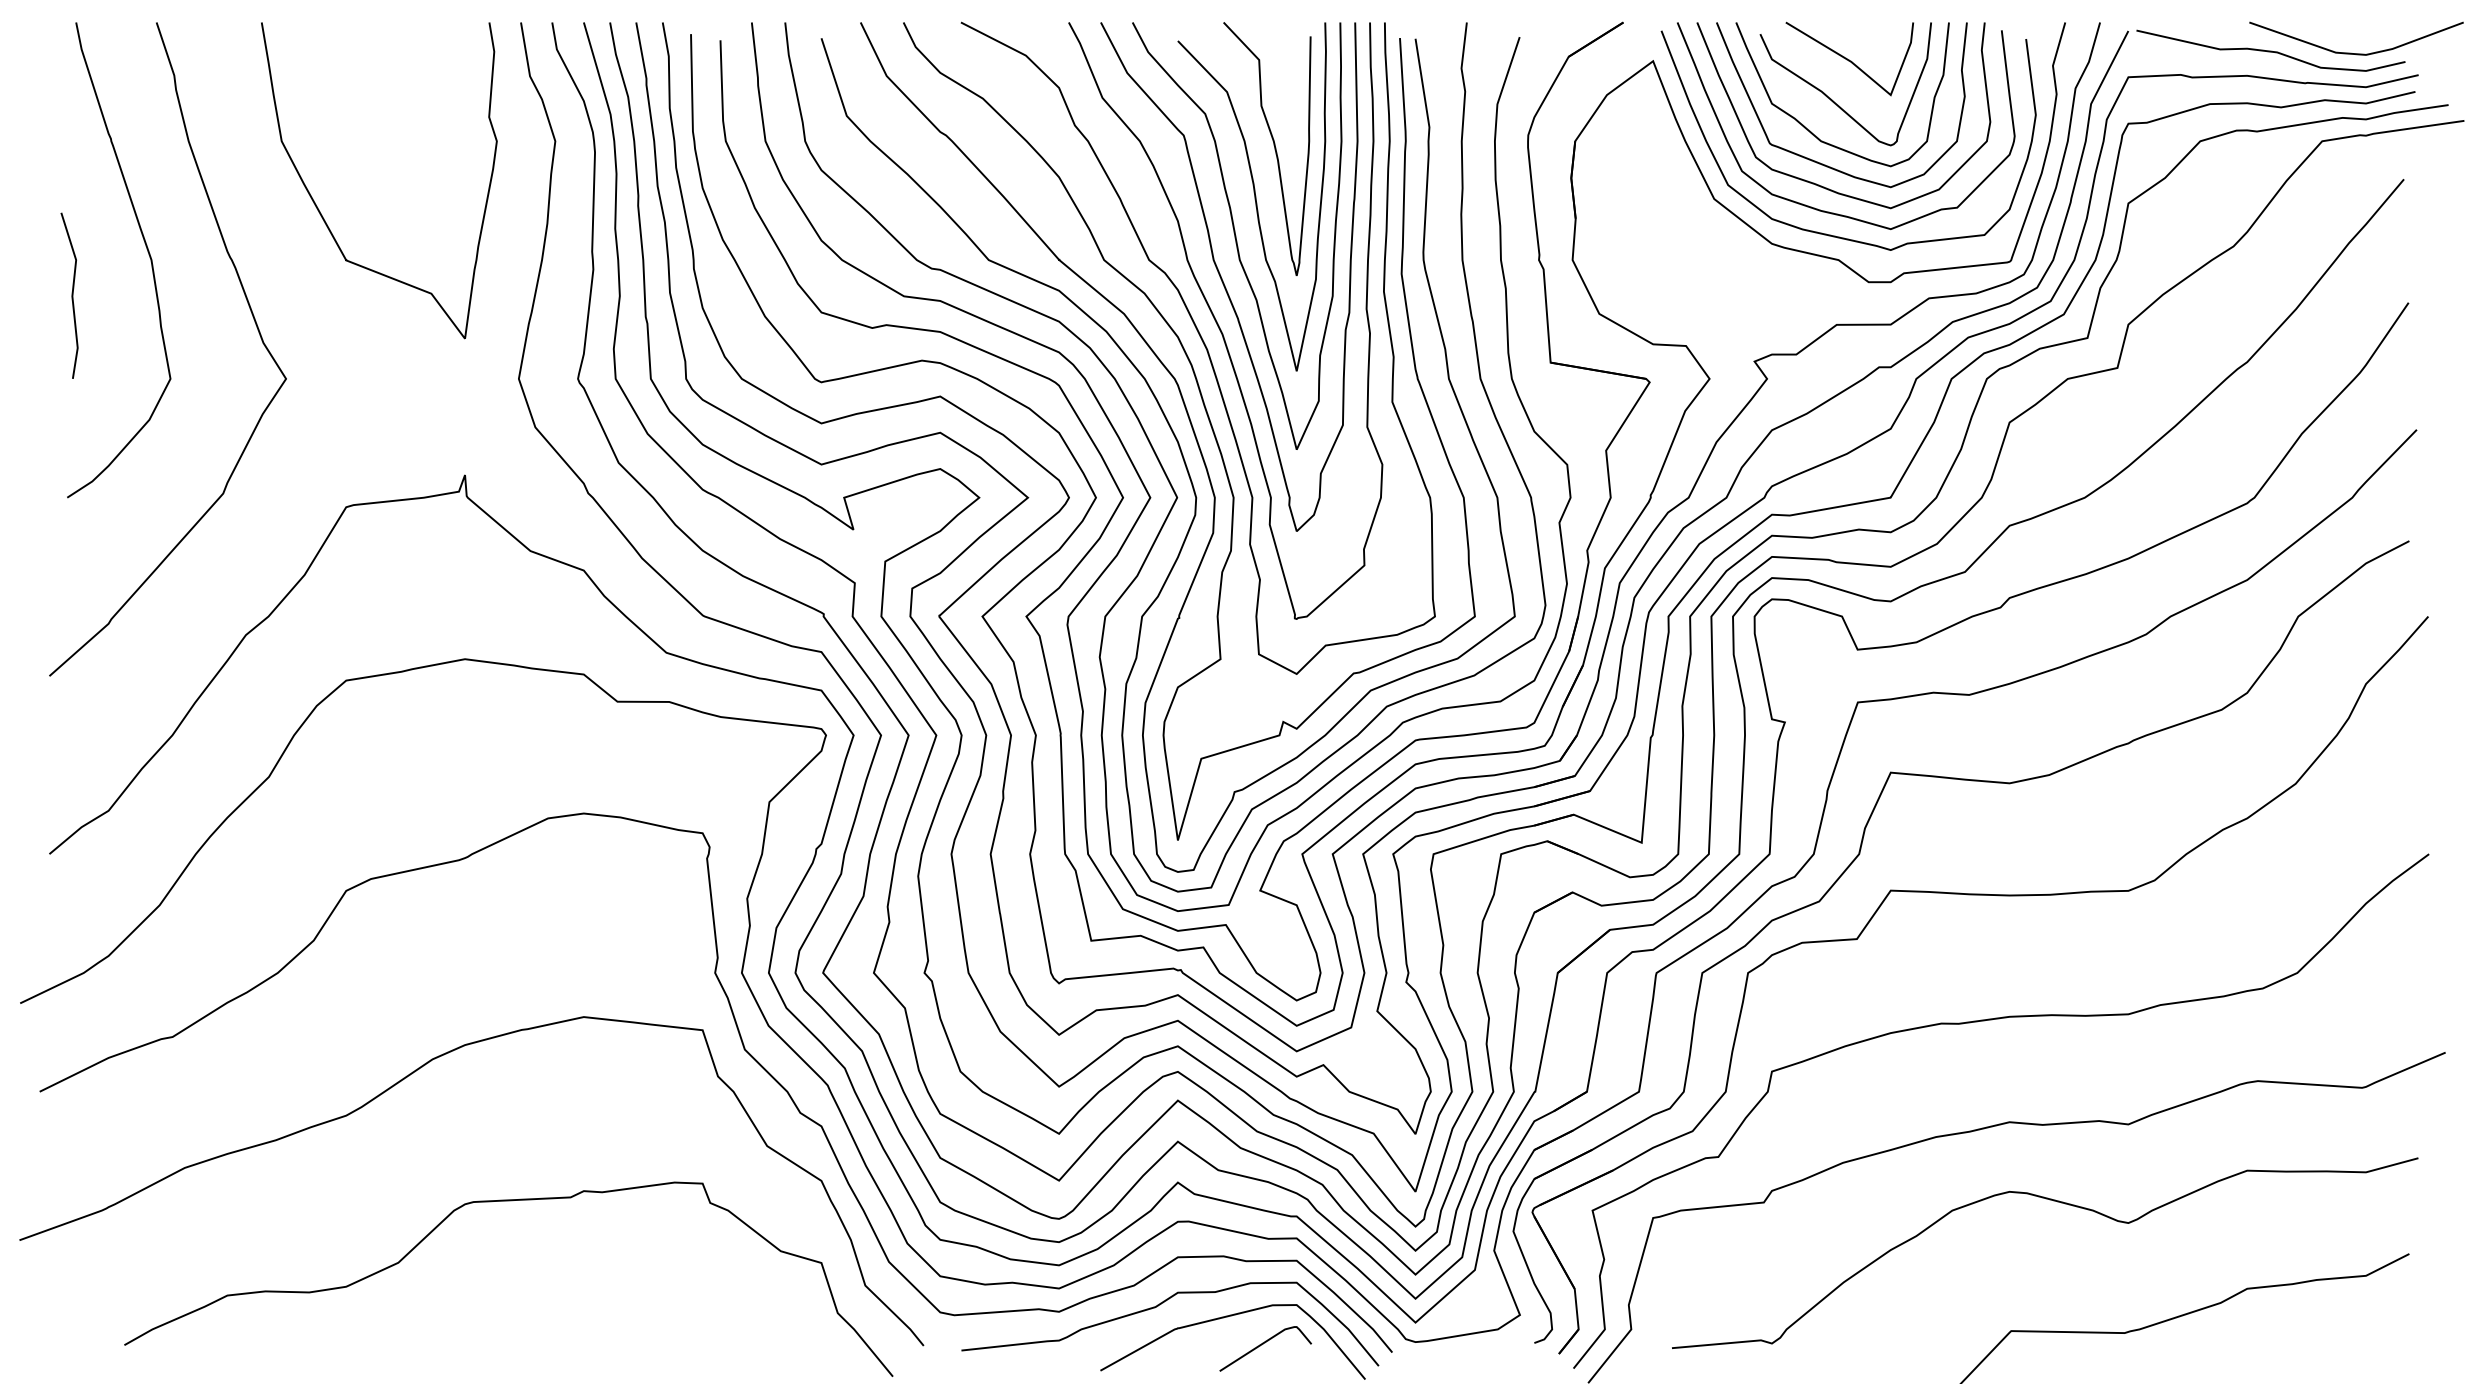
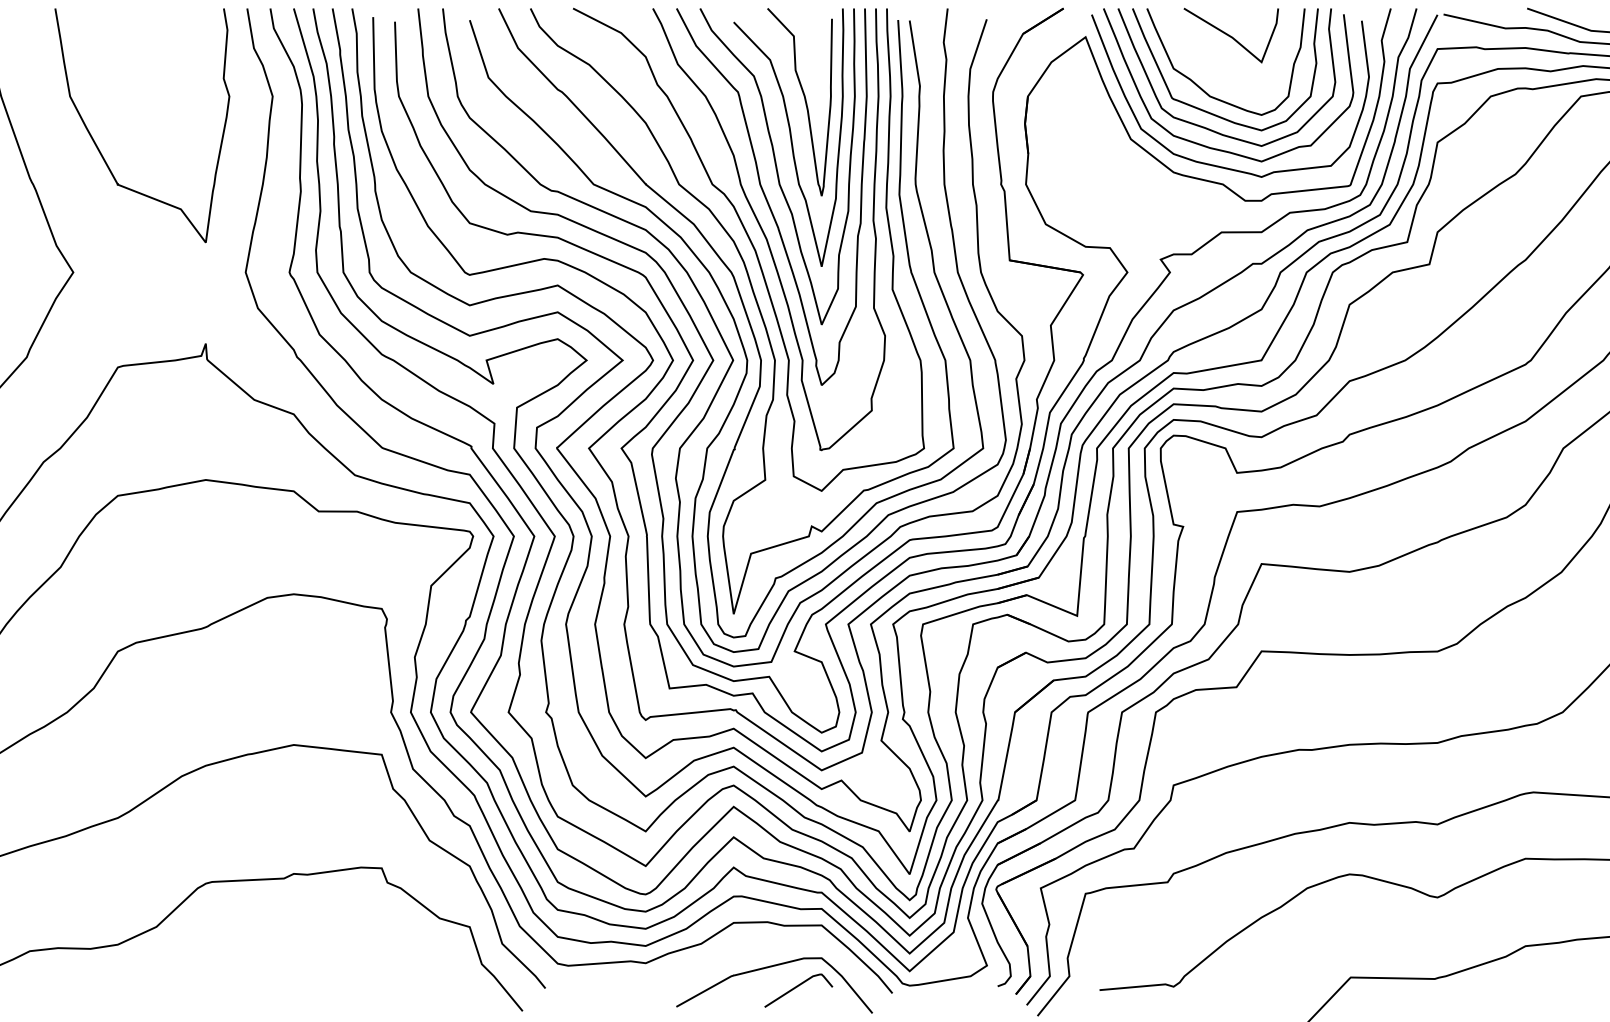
curve: (1831, 98) -> (1217, 64), removed
curve: (1158, 1306) -> (719, 959), removed

